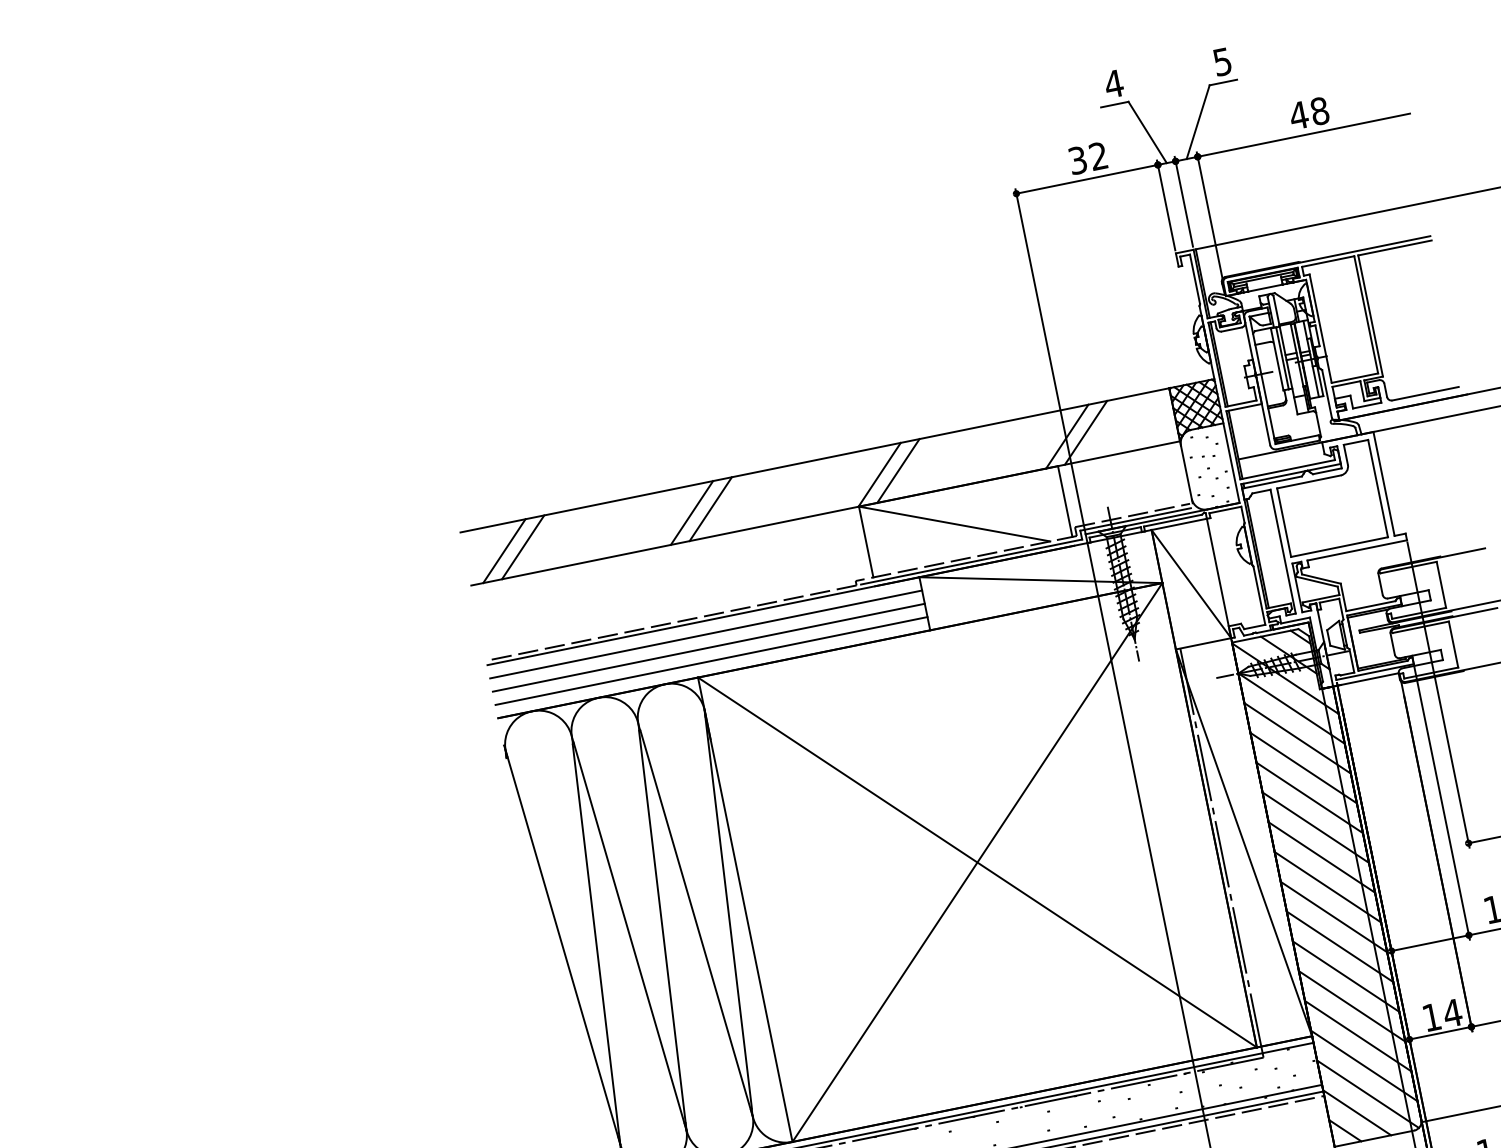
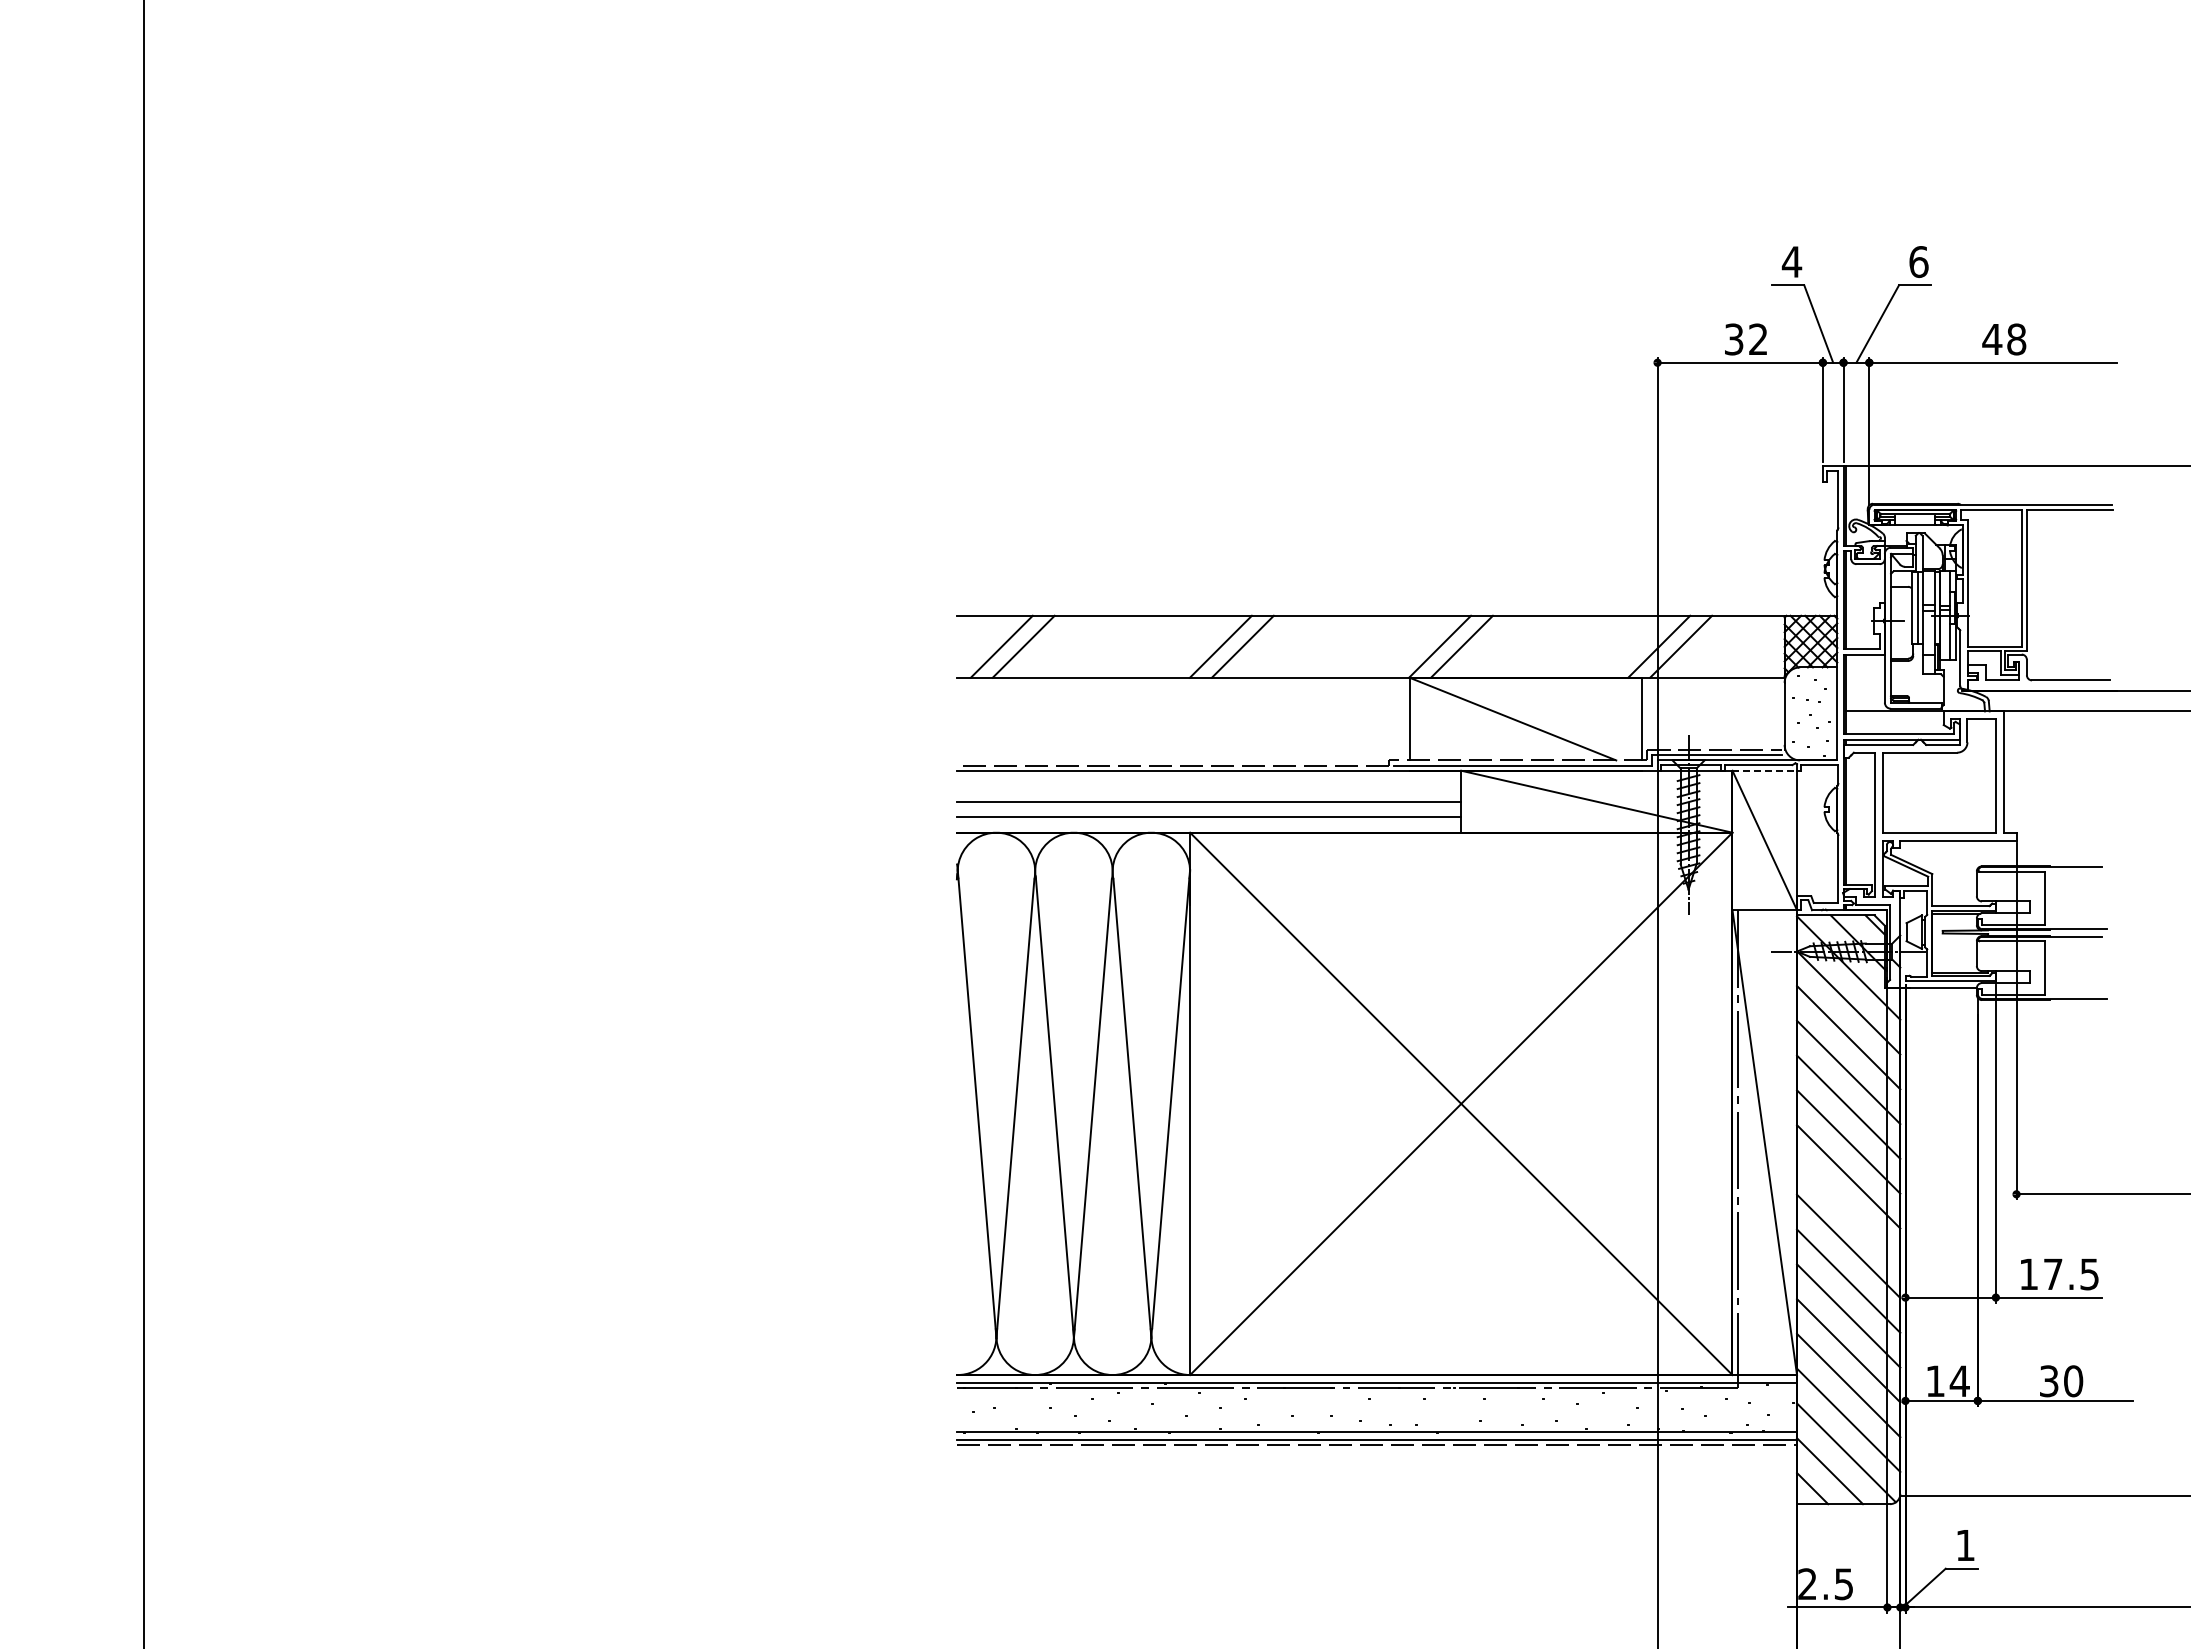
text: (1222, 62) -> (1918, 262), 5 -> 6
line: (1179, 524) -> (1765, 770), solid -> dashed
line: (705, 634) -> (1208, 786), removed
line: (1327, 887) -> (1848, 1211), removed

